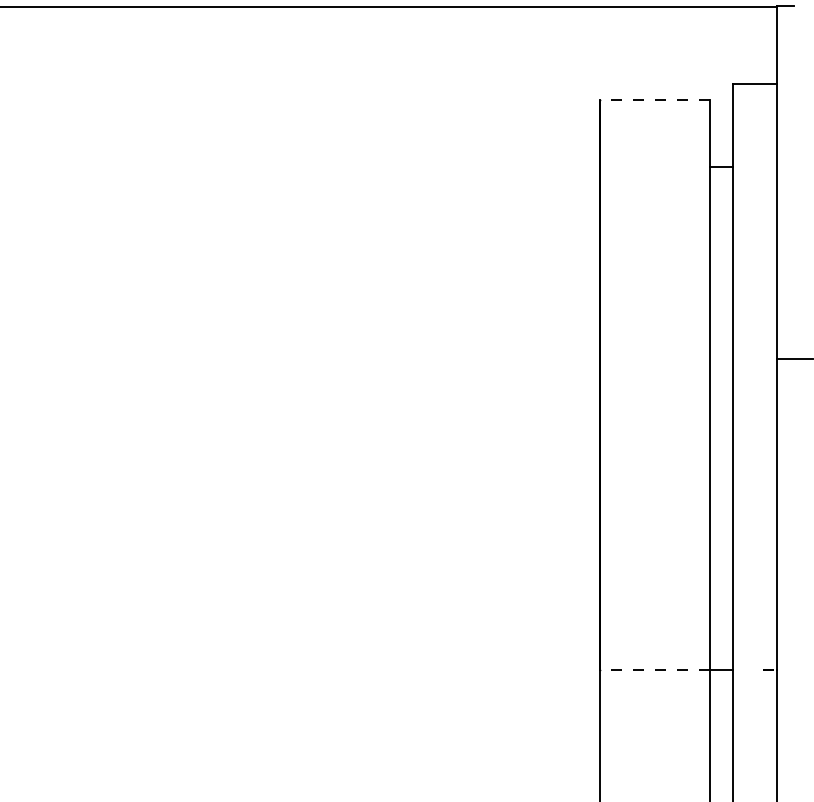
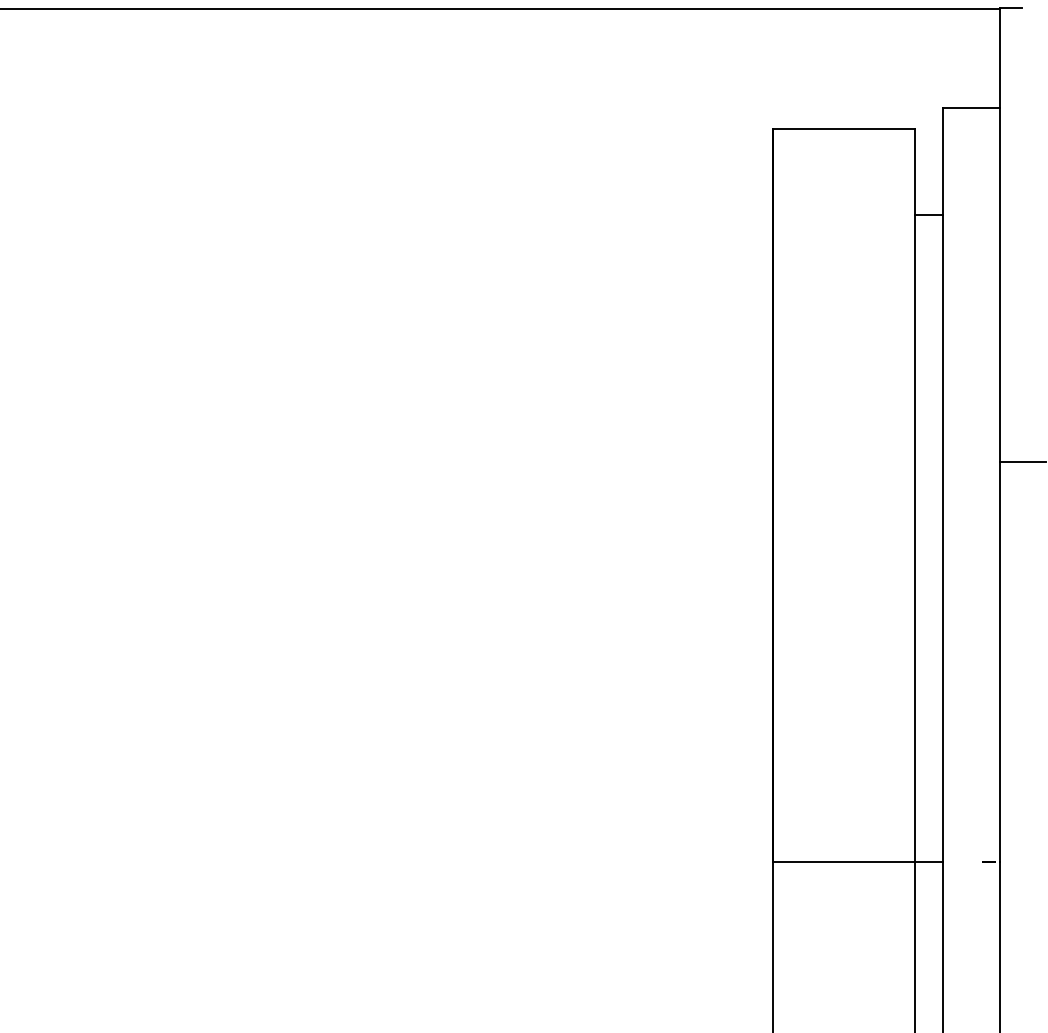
line: (654, 100) -> (842, 129), dashed -> solid
line: (654, 669) -> (842, 862), dashed -> solid

